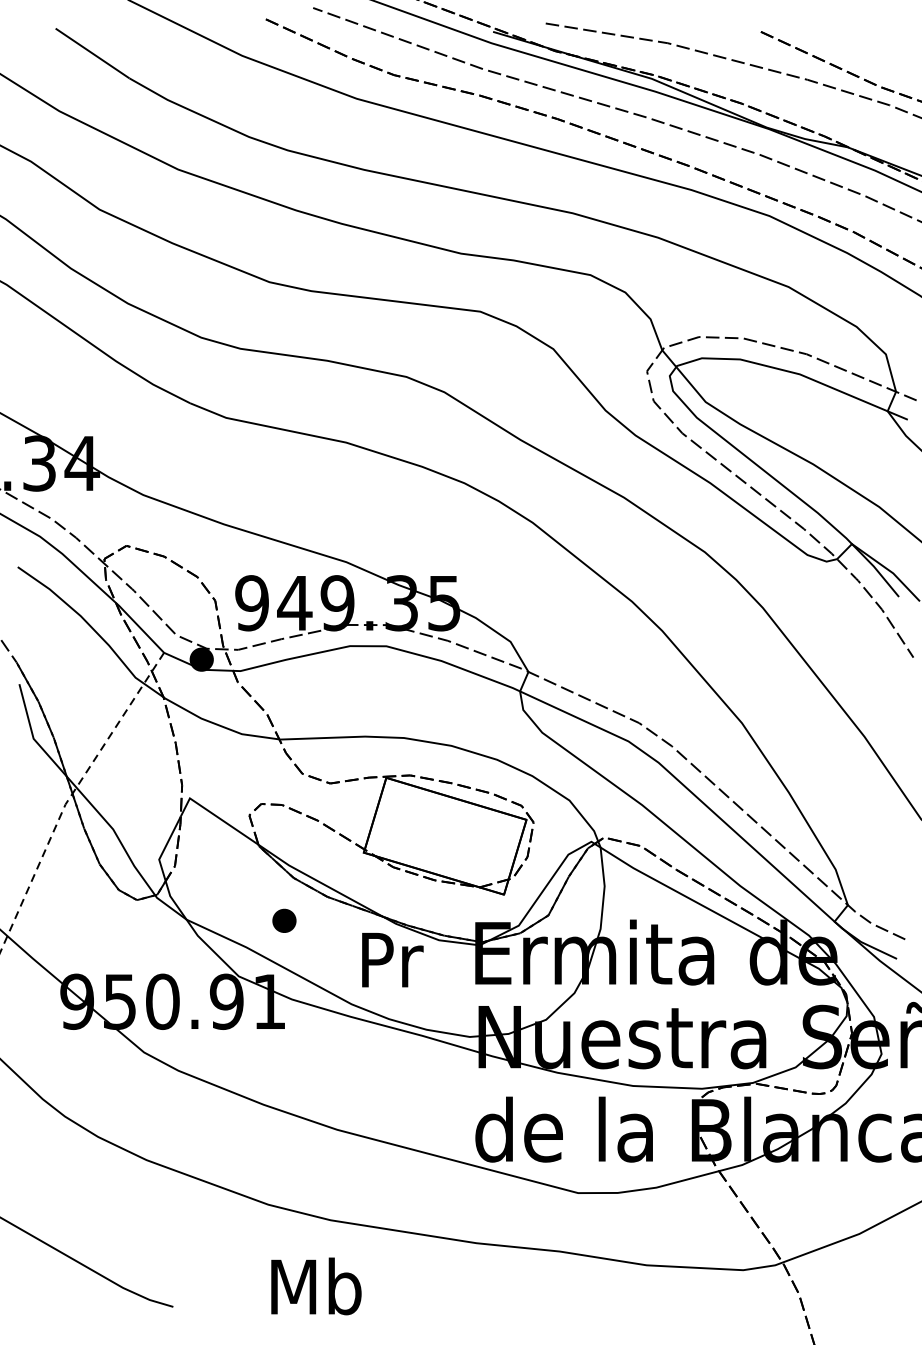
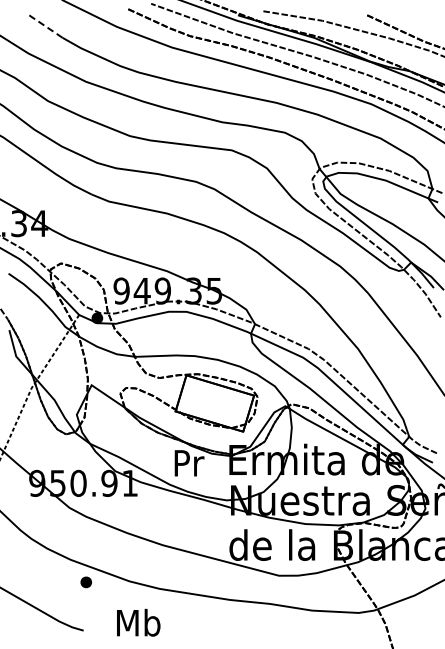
line: (92, 52) -> (44, 25), solid -> dashed
part: (282, 921) -> (85, 582), moved
text: (315, 1285) -> (138, 622), moved

